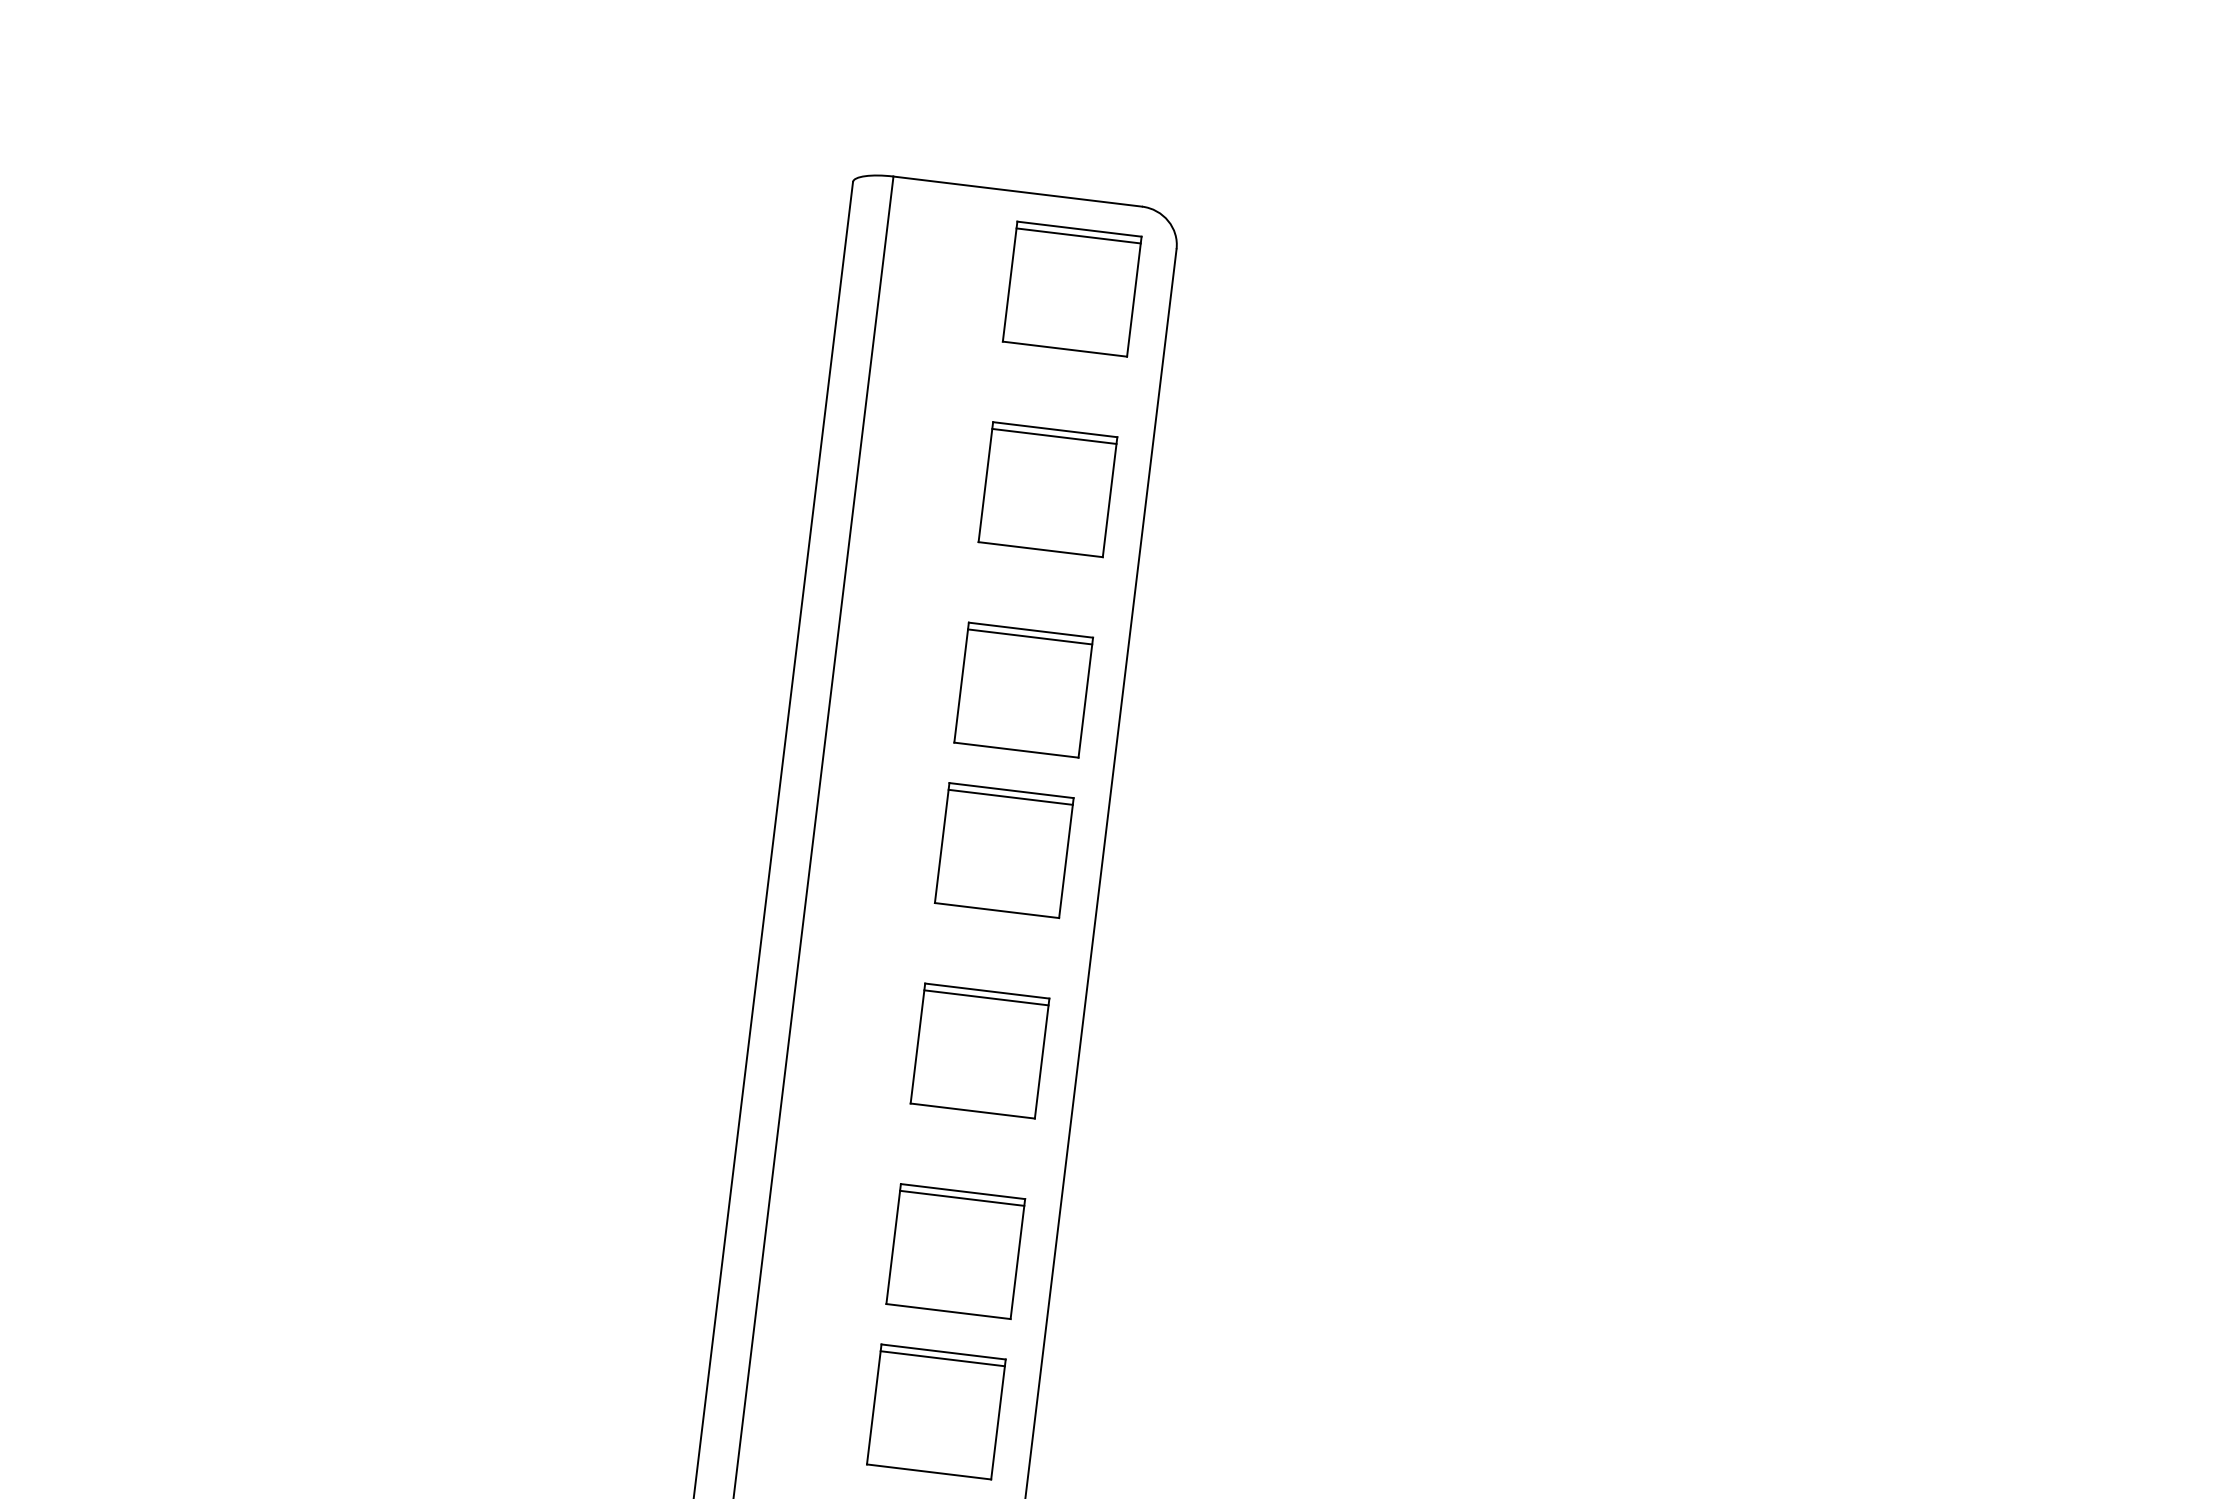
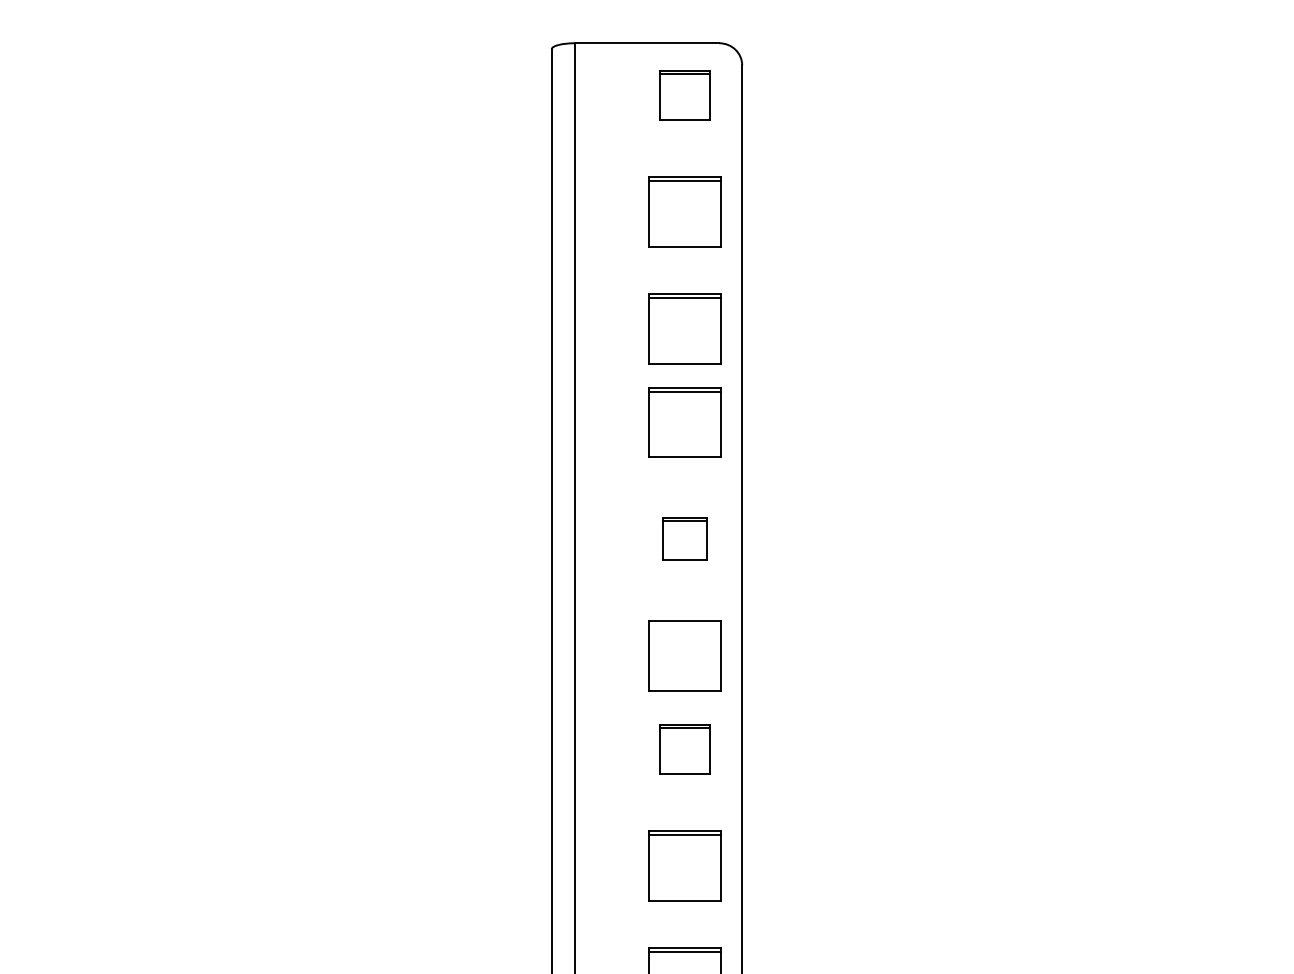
part: (1071, 289) -> (684, 95), size x0.7
part: (979, 1049) -> (684, 538), size x0.6
line: (961, 1198) -> (684, 625), removed
part: (935, 1411) -> (684, 749), size x0.7

